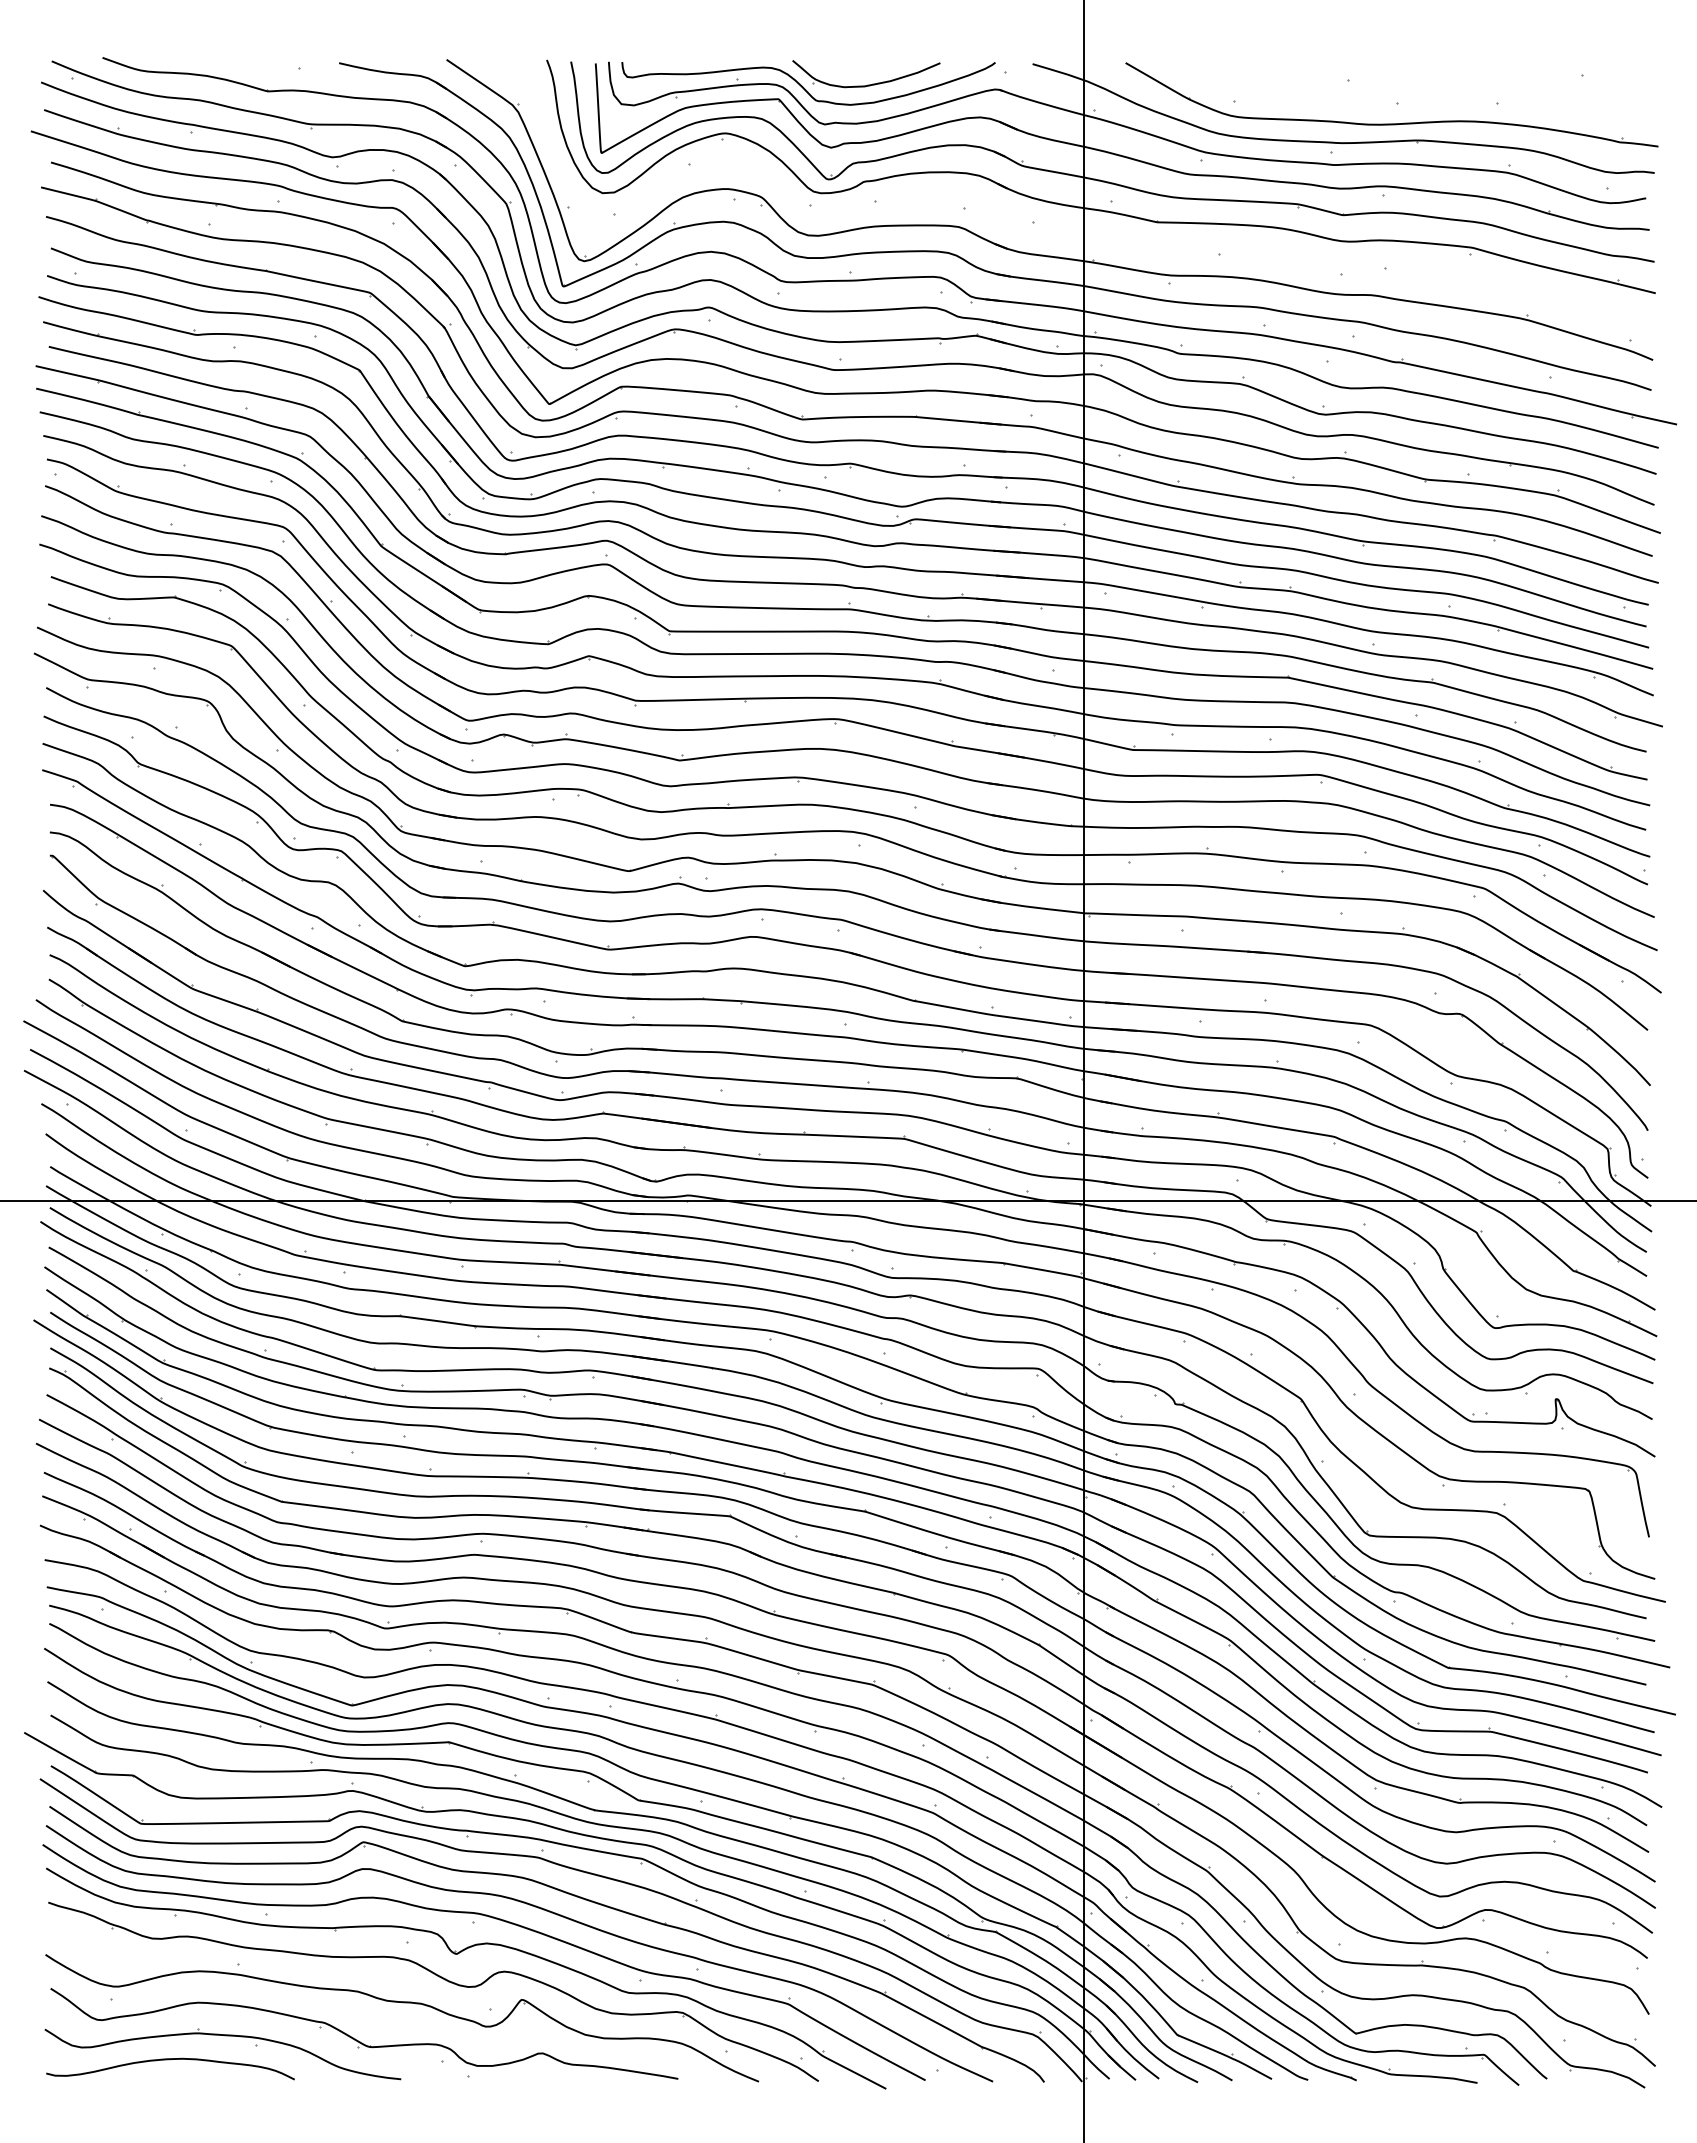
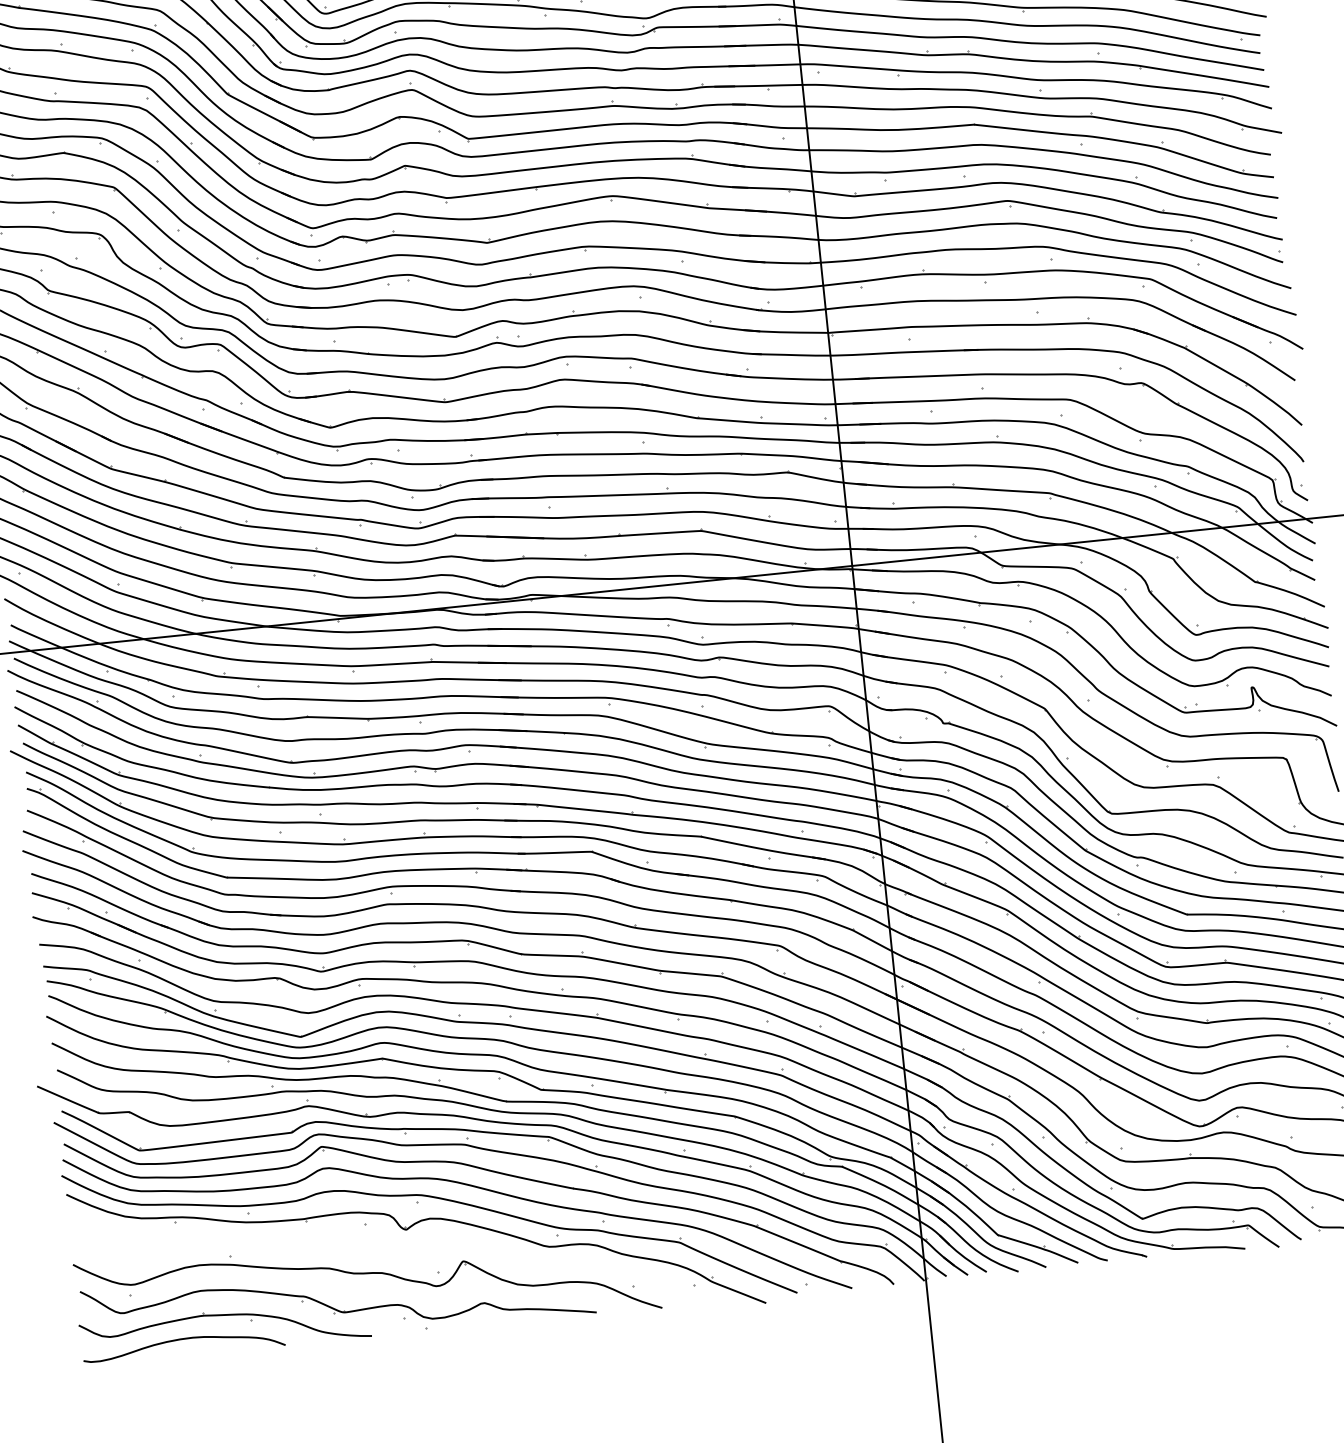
part: (439, 1977) -> (394, 1250), removed

